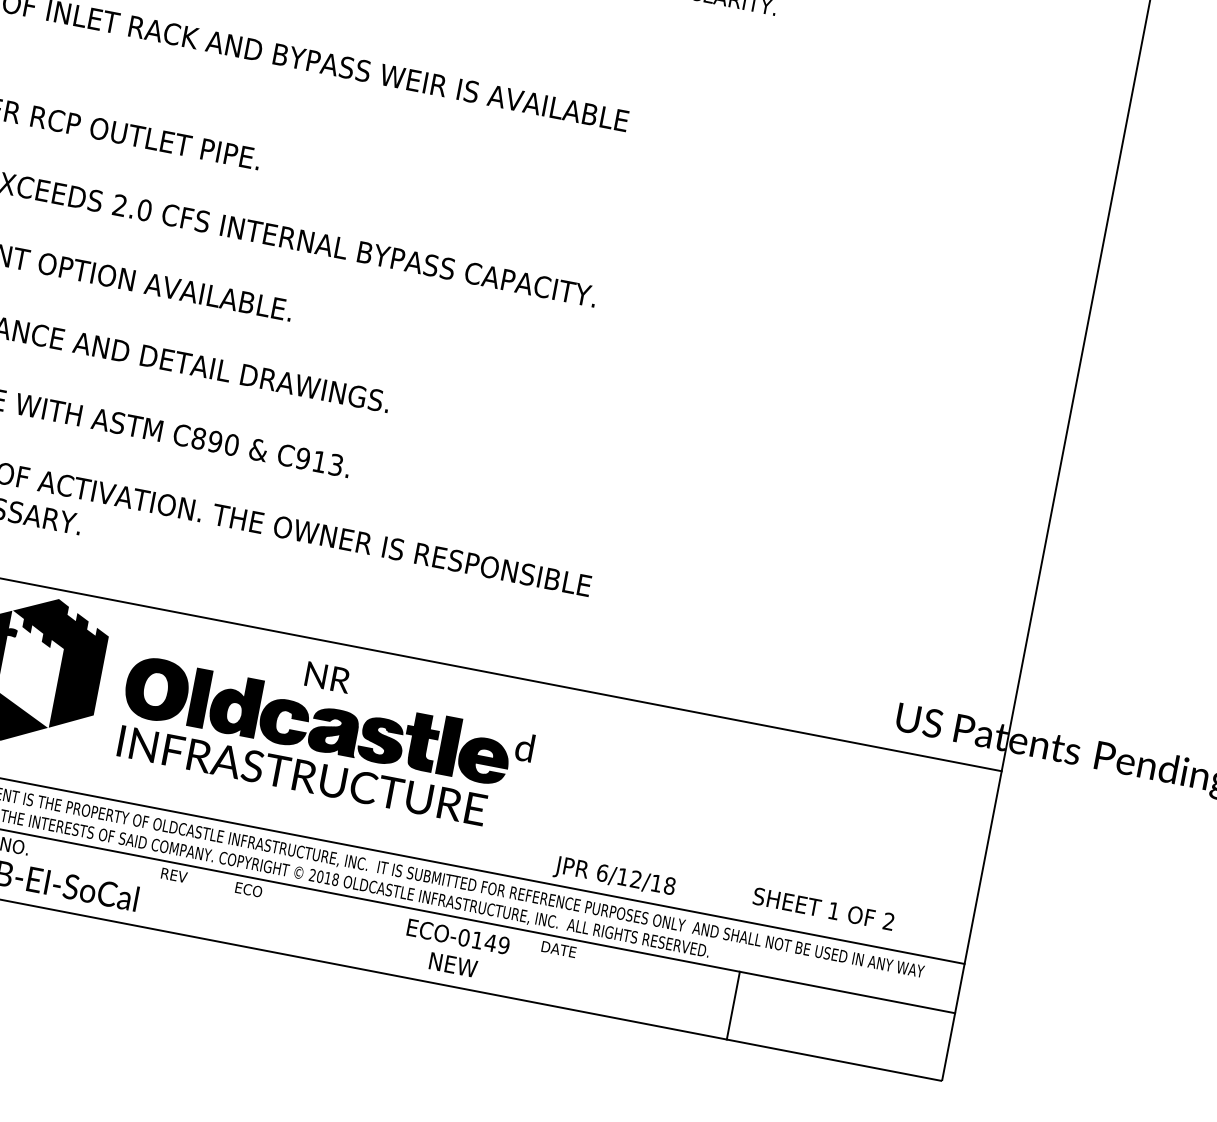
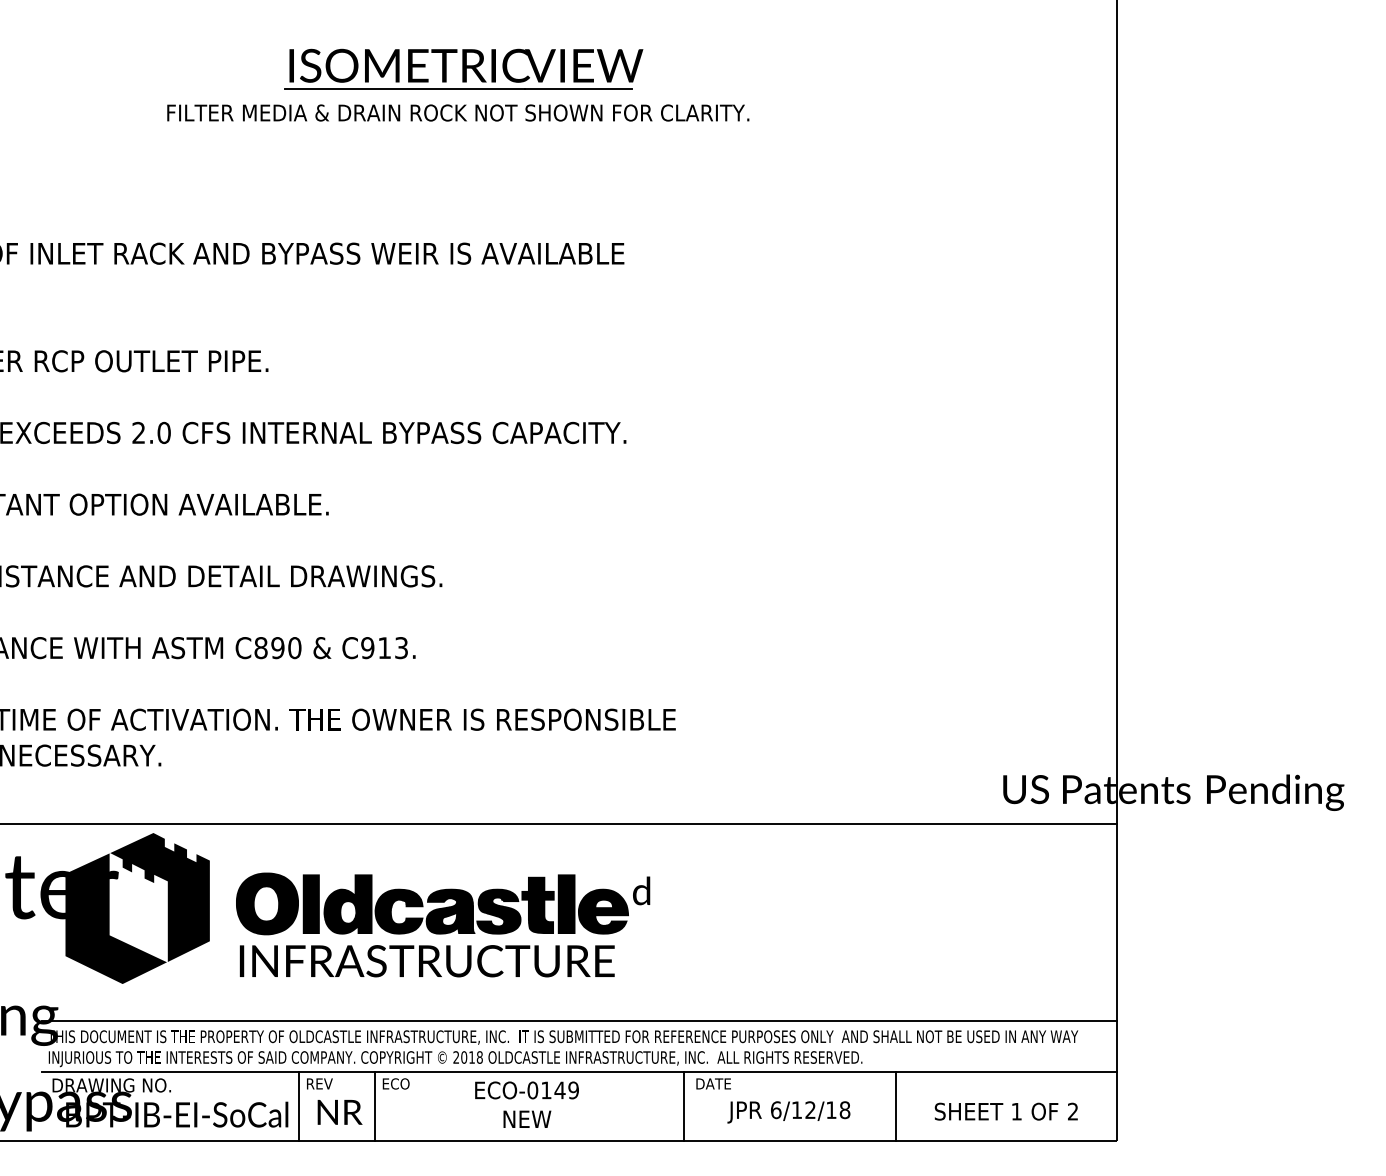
text: (327, 677) -> (339, 1112), moved
text: (614, 877) -> (788, 1112), moved
line: (150, 892) -> (299, 1105), added
line: (224, 906) -> (375, 1105), added
text: (822, 908) -> (1005, 1111), moved
text: (455, 950) -> (526, 1104), moved
line: (525, 964) -> (683, 1105), added

